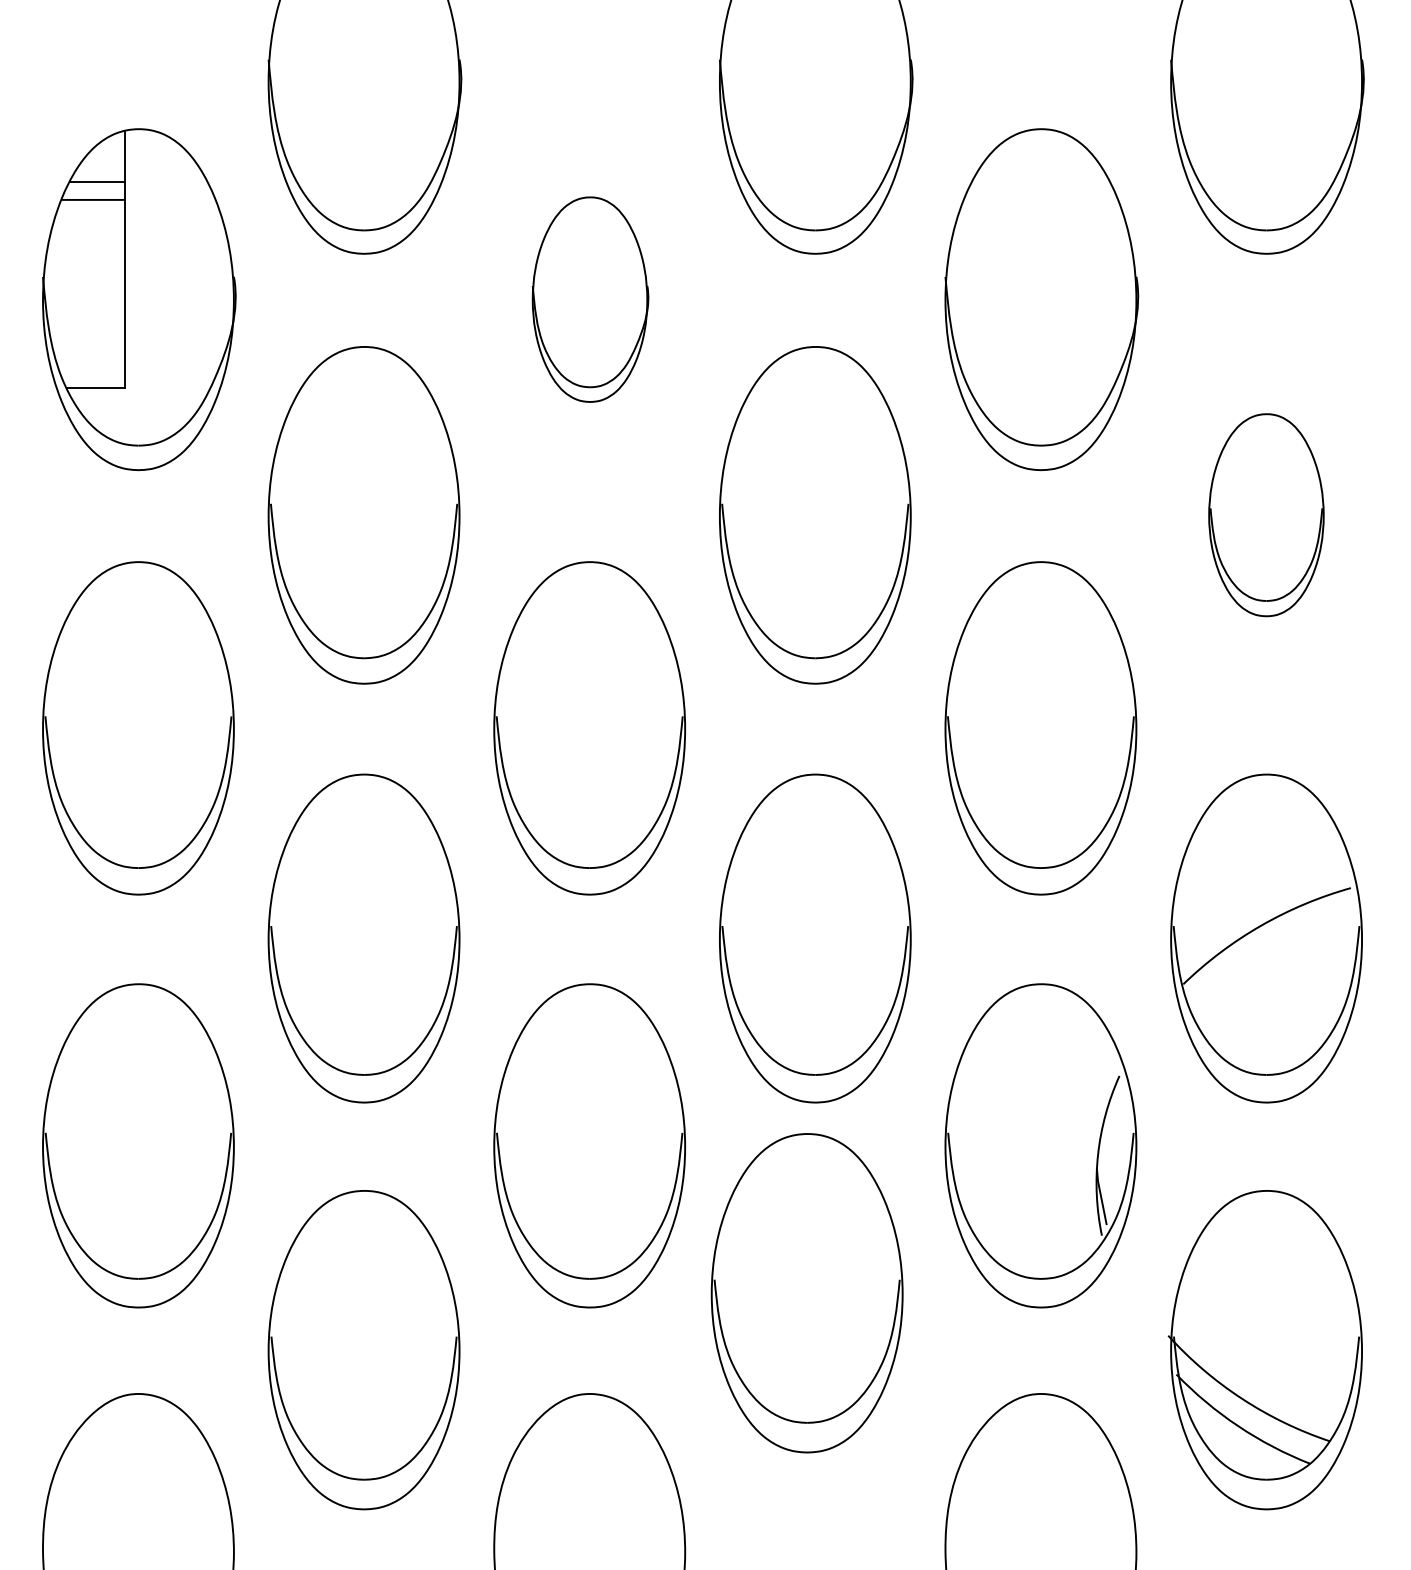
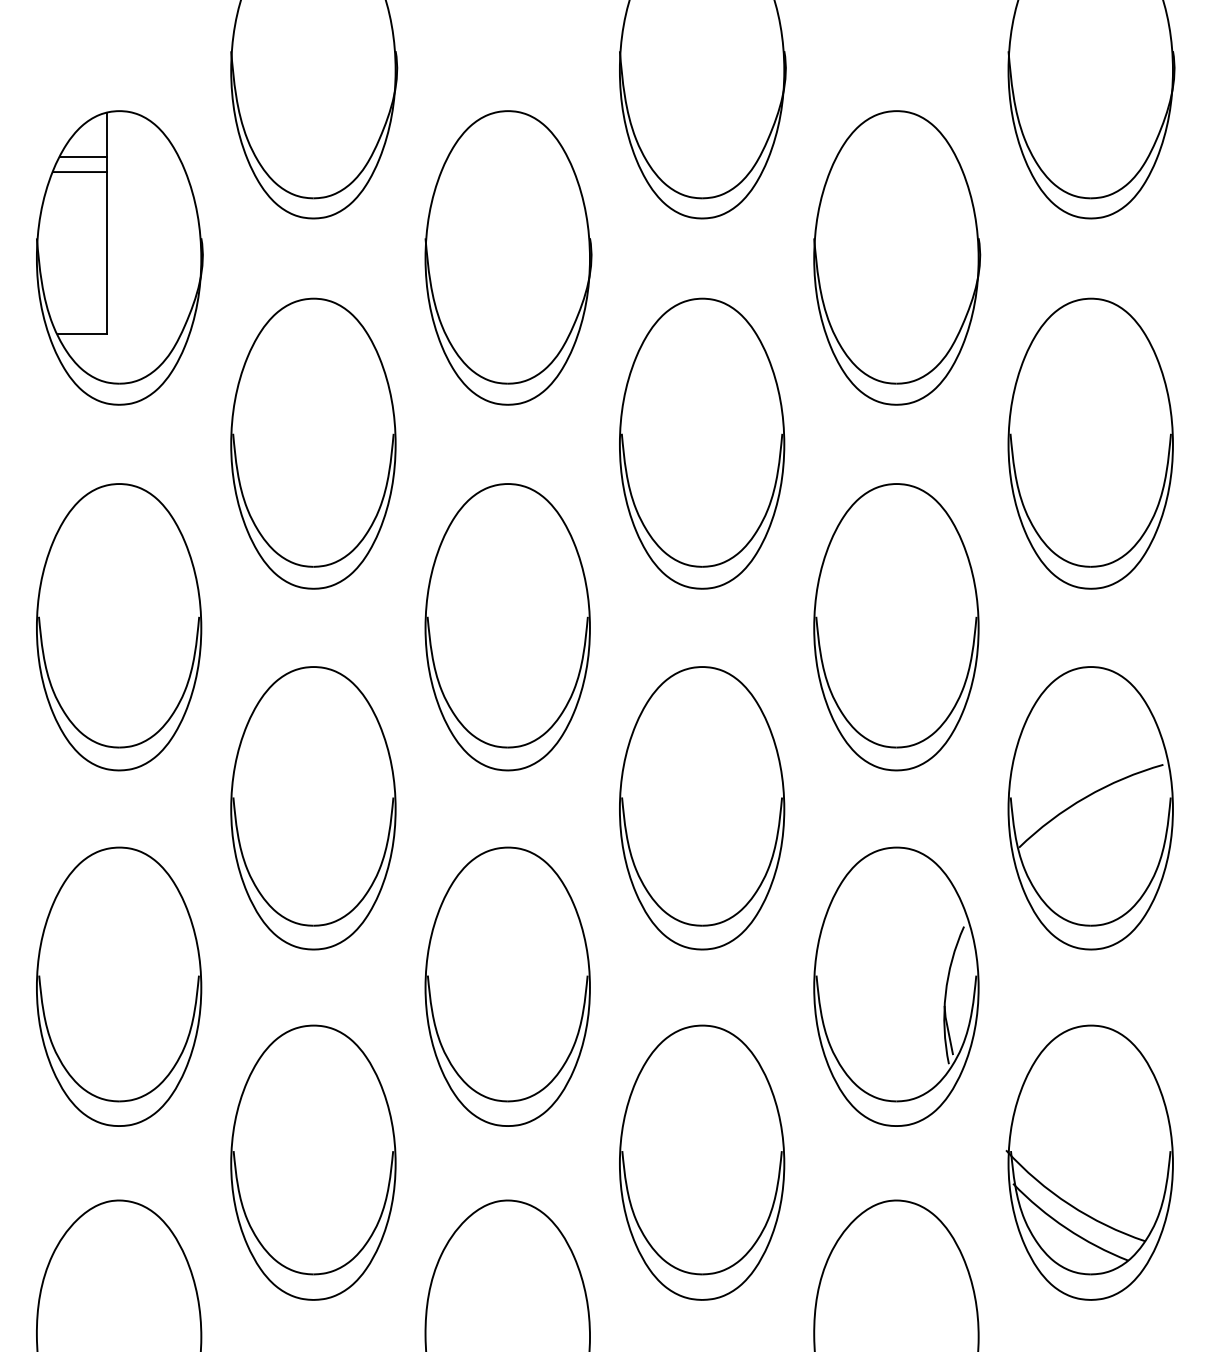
part: (590, 299) -> (508, 257), size x1.67
part: (1266, 515) -> (1090, 443), size x1.67
part: (807, 1292) -> (702, 1162), moved

